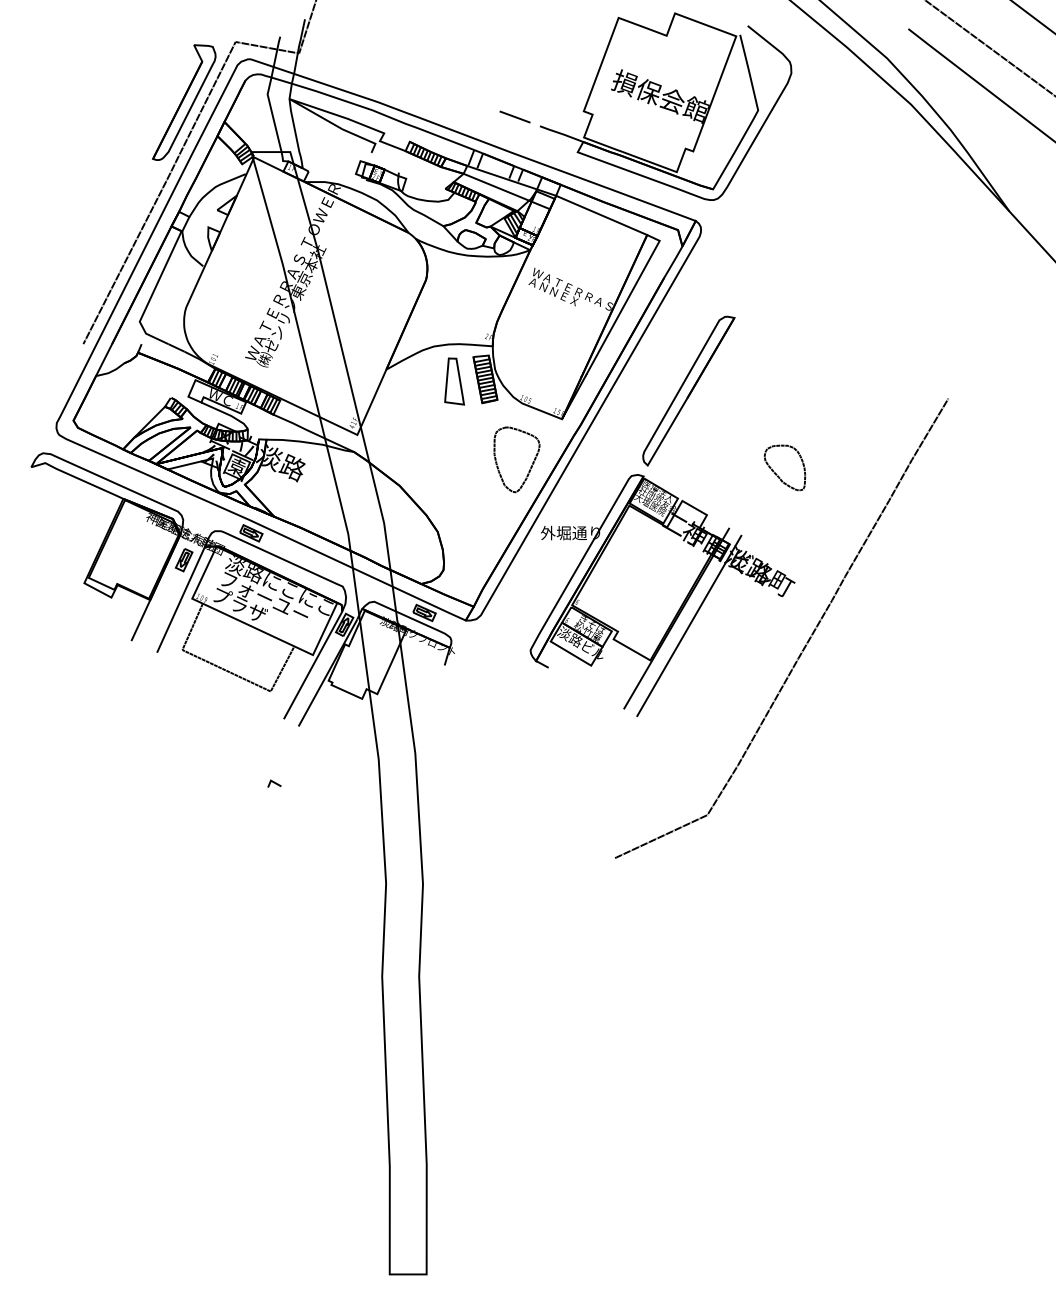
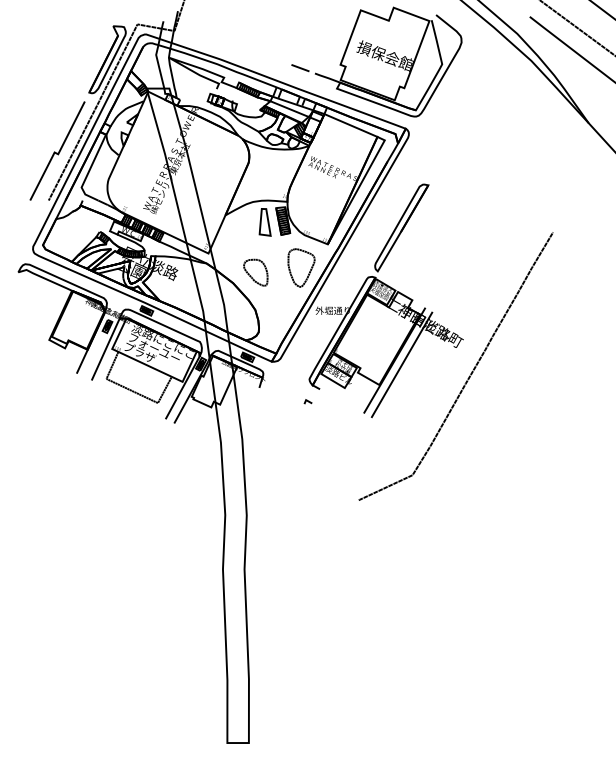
line: (100, 259) -> (58, 151), added
part: (784, 467) -> (255, 272), moved
line: (273, 783) -> (307, 401), moved

